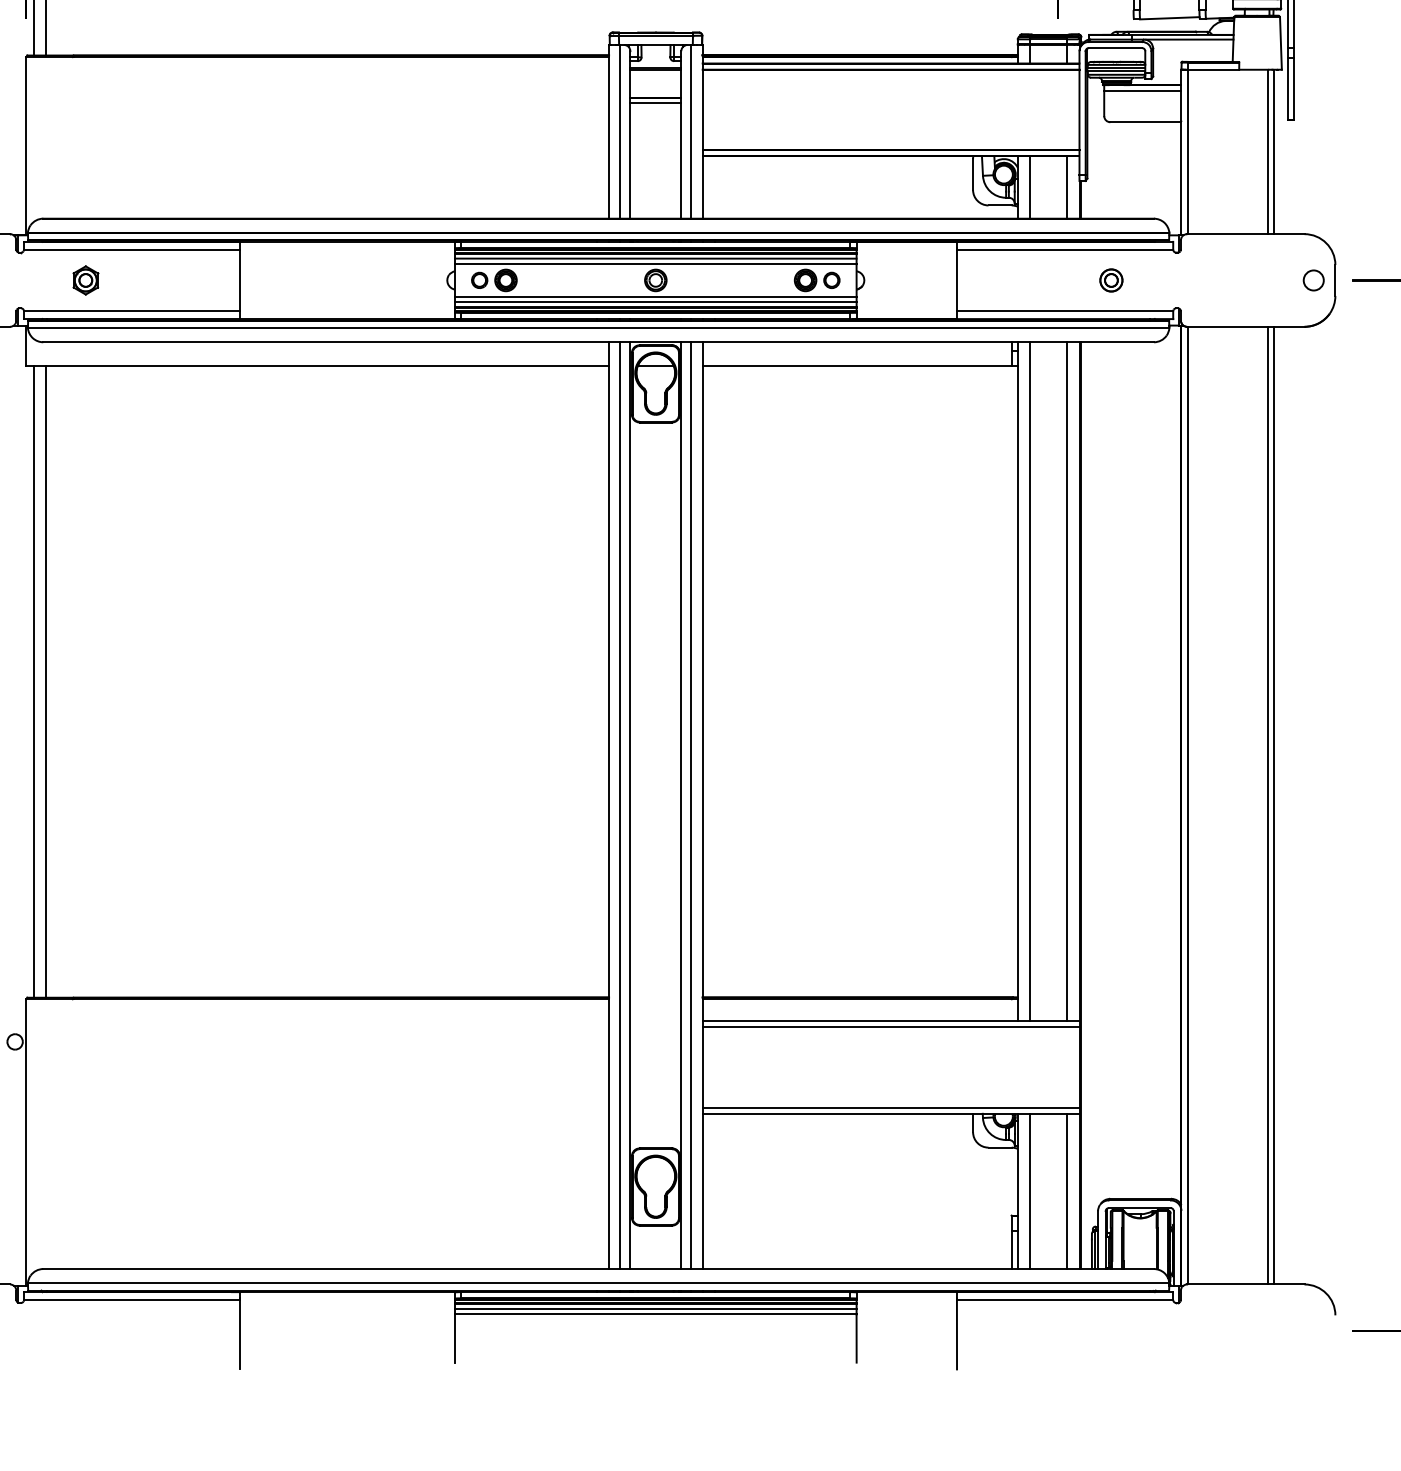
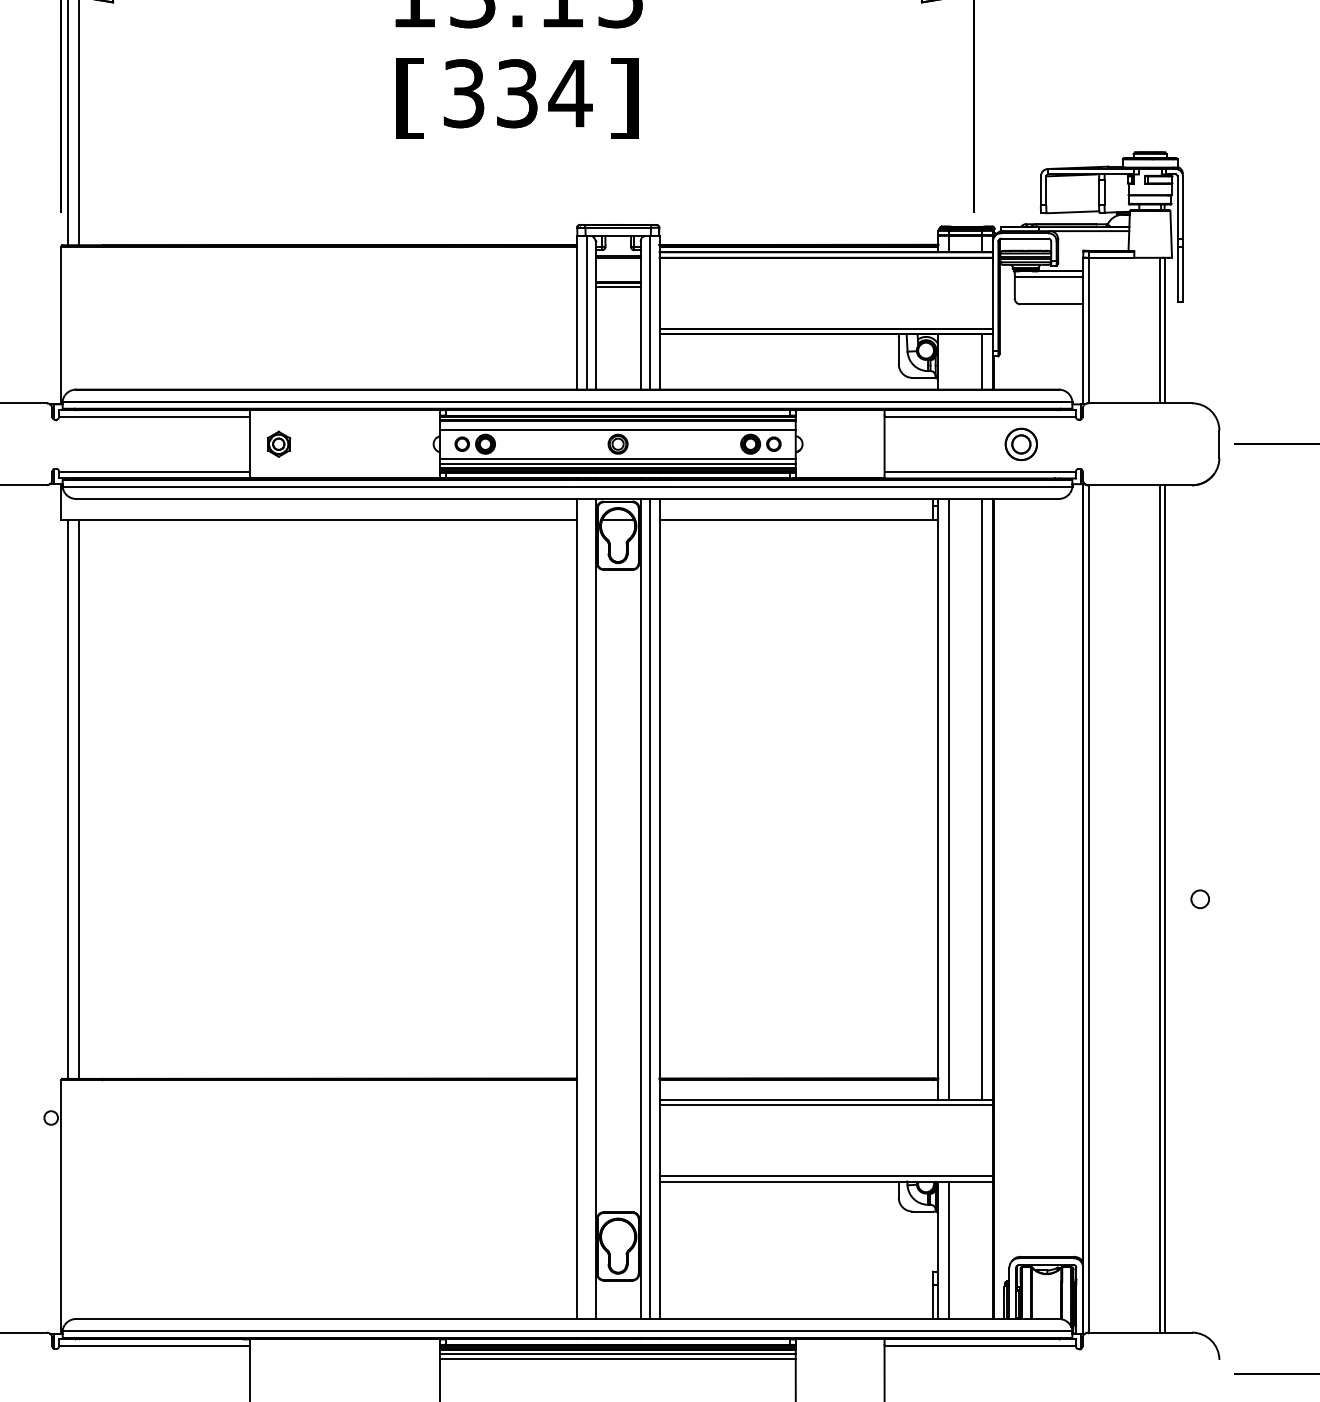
line: (1030, 186) -> (949, 361), removed
line: (655, 258) -> (617, 424), removed
part: (86, 279) -> (279, 443), moved
part: (1110, 279) -> (1020, 443), size x1.6
circle: (1312, 279) -> (1199, 898), moved
line: (620, 805) -> (586, 908), removed
line: (1067, 1190) -> (982, 1249), removed

